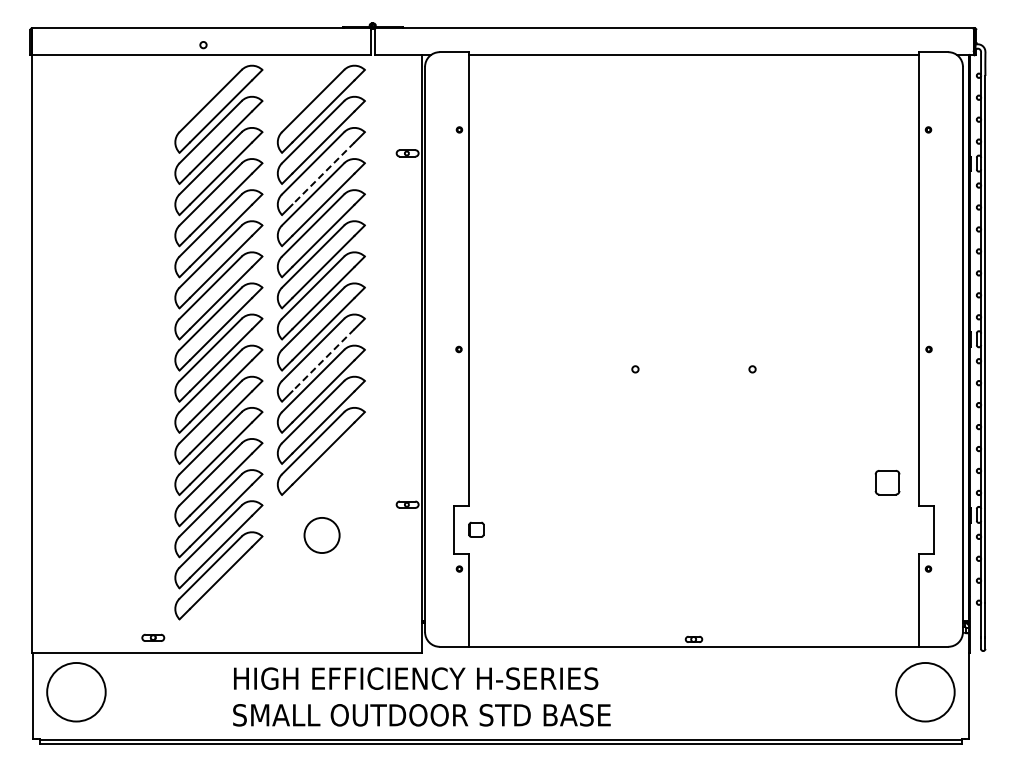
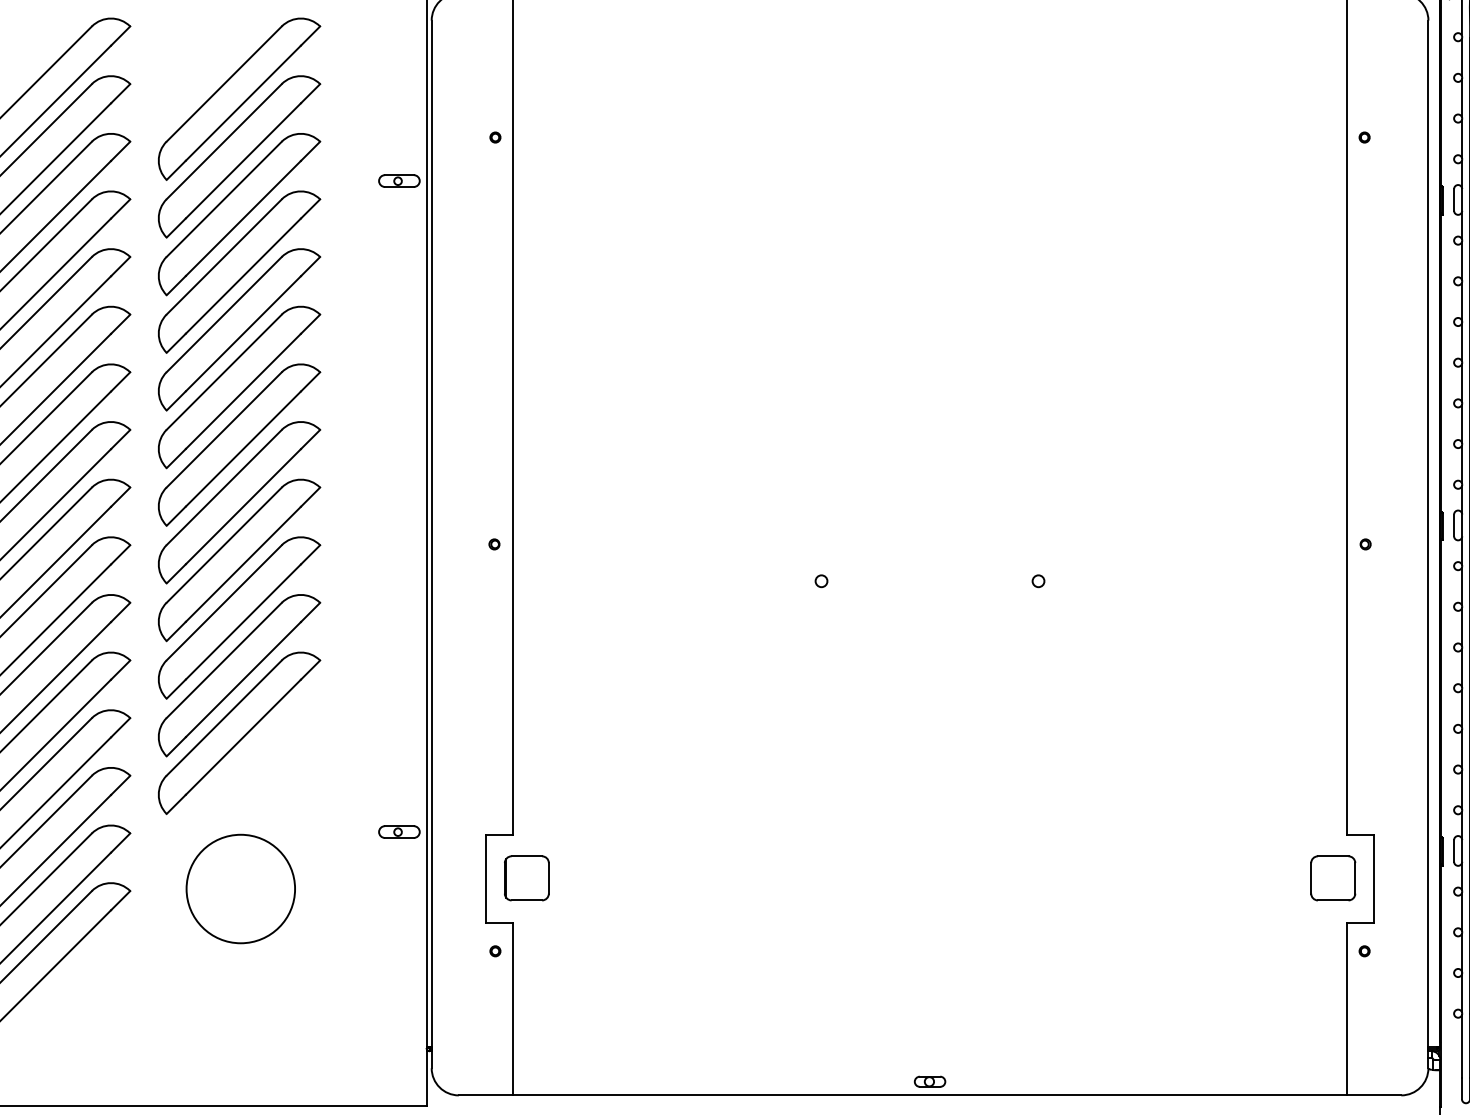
line: (323, 173) -> (243, 218), dashed -> solid
line: (323, 360) -> (243, 564), dashed -> solid
part: (887, 482) -> (1333, 877), moved
part: (476, 529) -> (526, 877), size x1.67
circle: (321, 535) -> (239, 889), size x1.67

